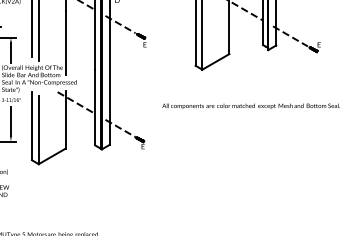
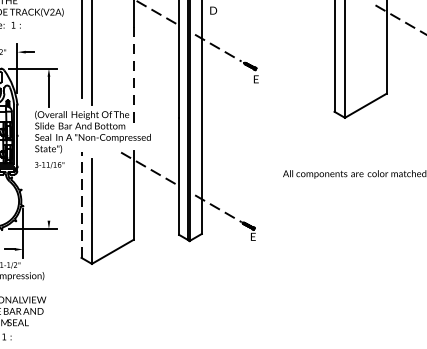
line: (65, 43) -> (133, 77), solid -> dashed
line: (10, 121) -> (48, 197), removed
line: (32, 125) -> (82, 204), solid -> dashed

